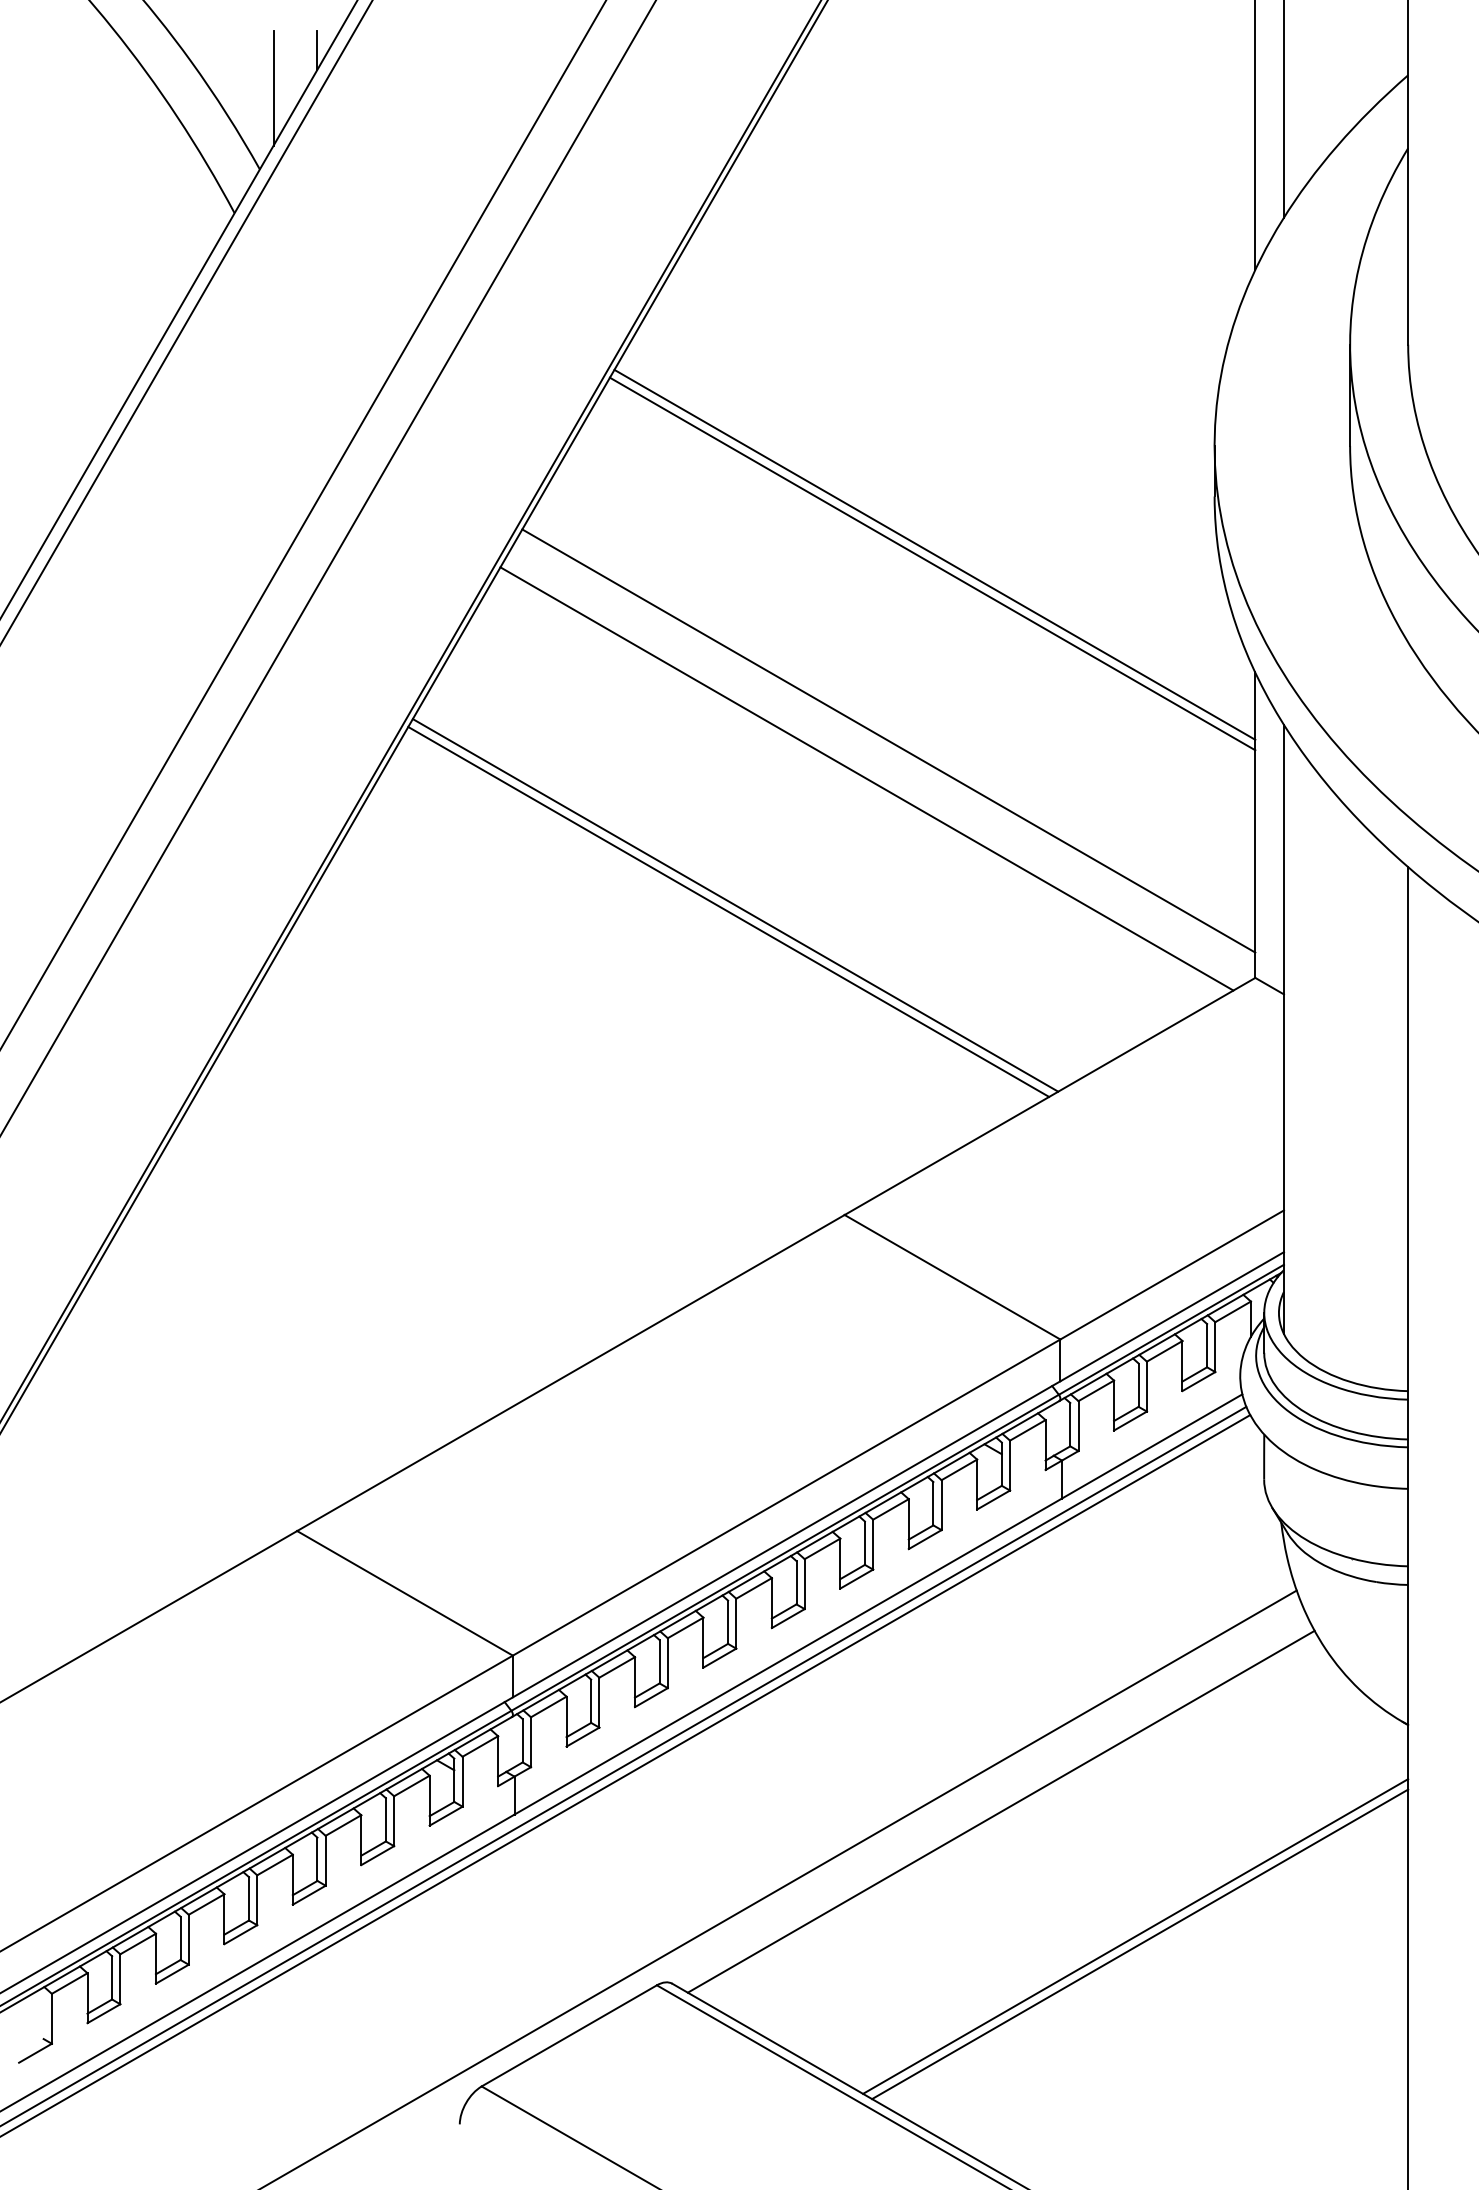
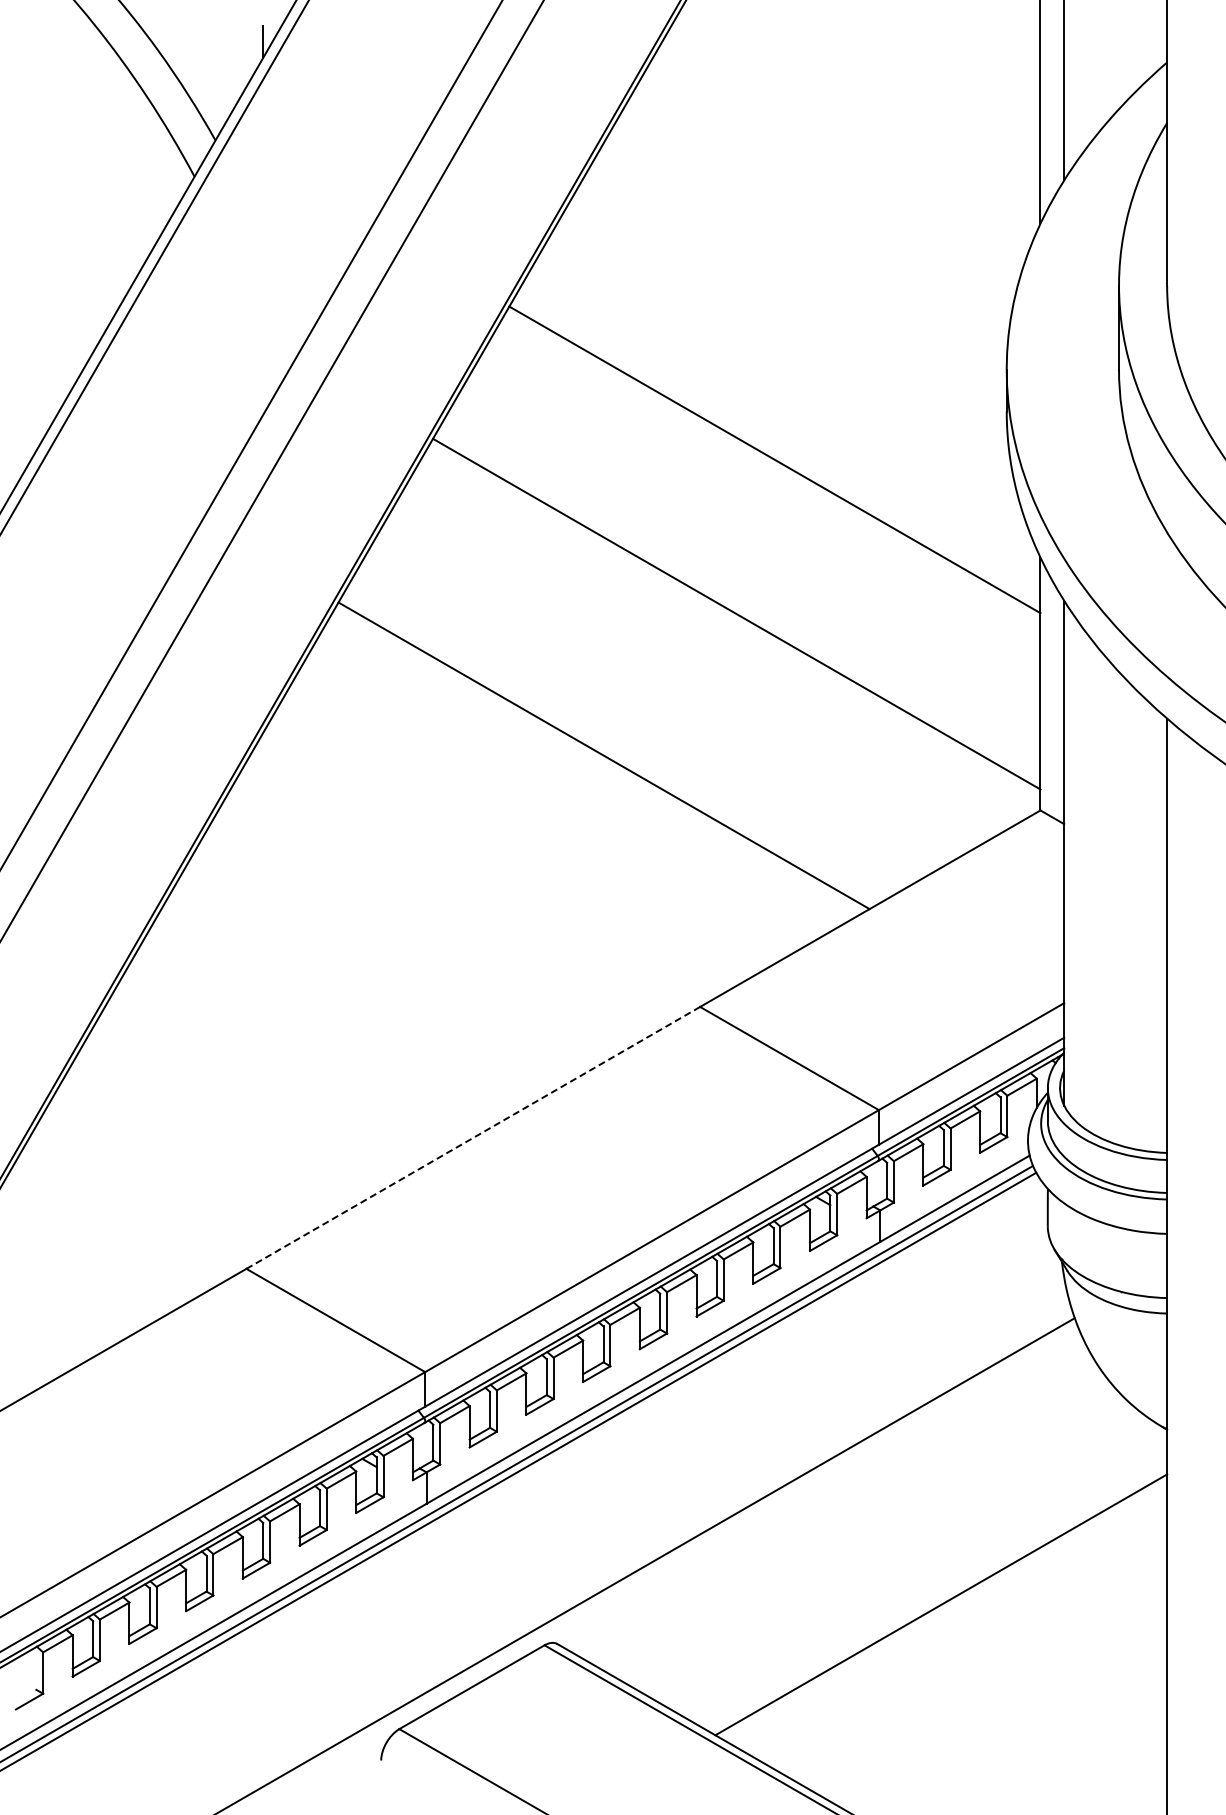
line: (273, 87) -> (226, 72), removed
line: (931, 564) -> (772, 467), removed
line: (866, 778) -> (718, 645), removed
line: (735, 904) -> (609, 749), removed
line: (571, 1372) -> (473, 1137), solid -> dashed
line: (1000, 1811) -> (829, 1501), removed
line: (1139, 1944) -> (944, 1611), removed

